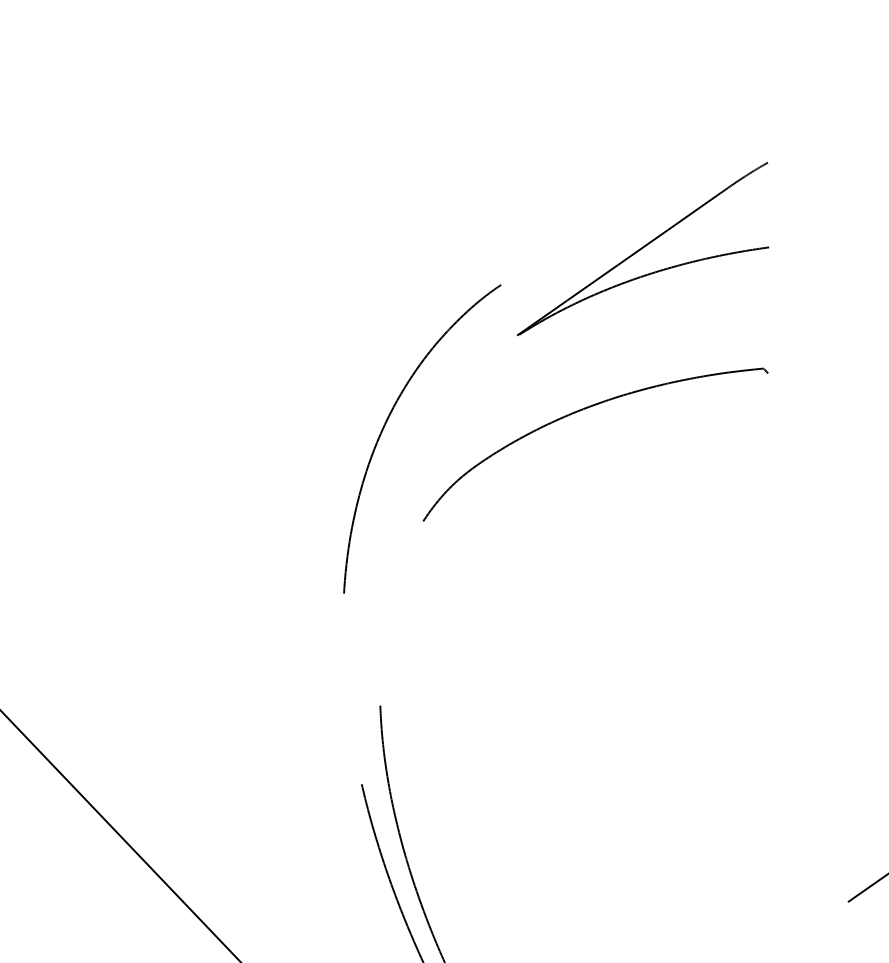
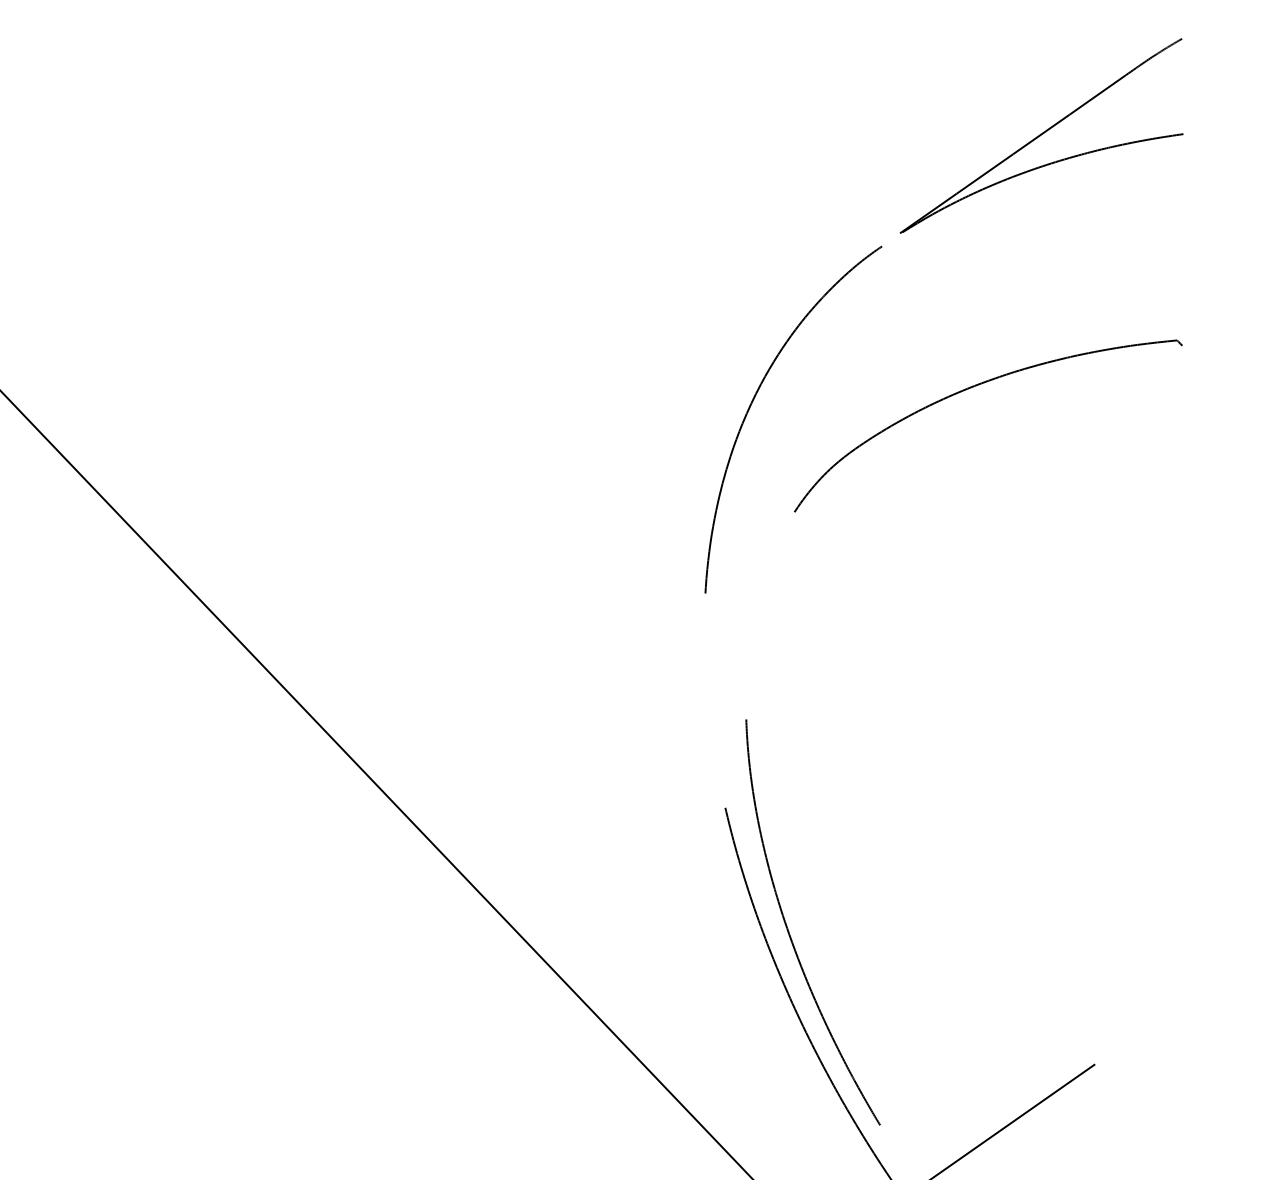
part: (642, 248) -> (1041, 135), moved

